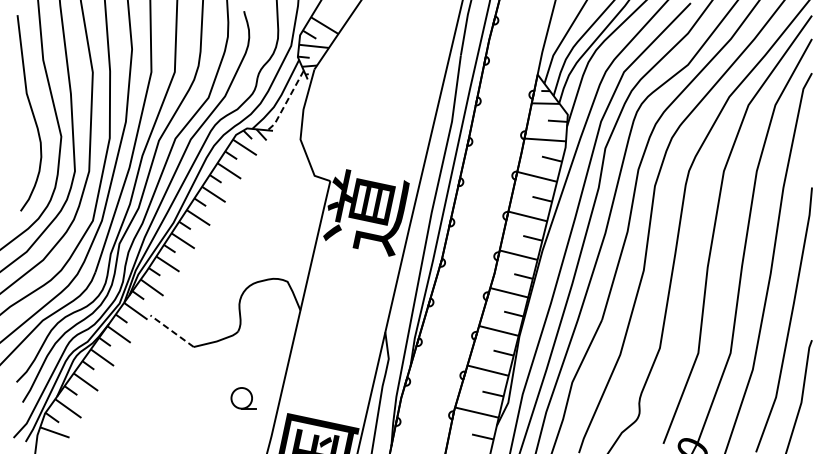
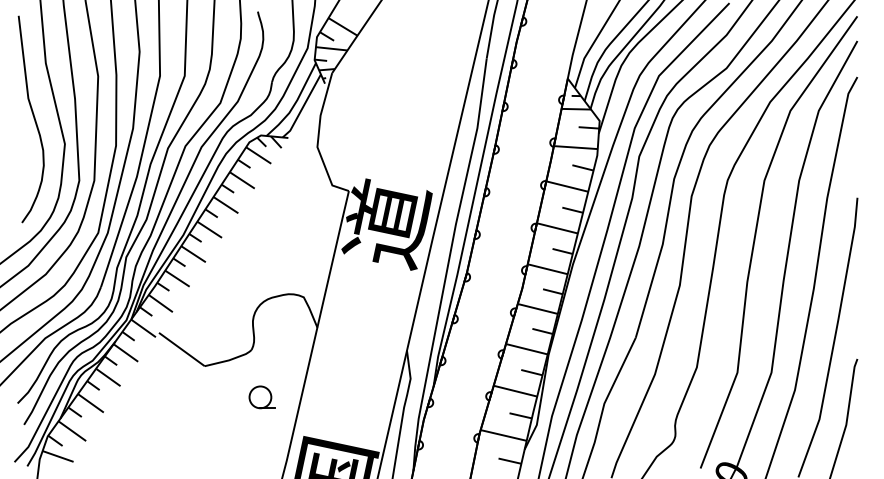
line: (286, 102) -> (302, 108), dashed -> solid
line: (171, 331) -> (181, 349), dashed -> solid
part: (242, 398) -> (261, 397), moved

